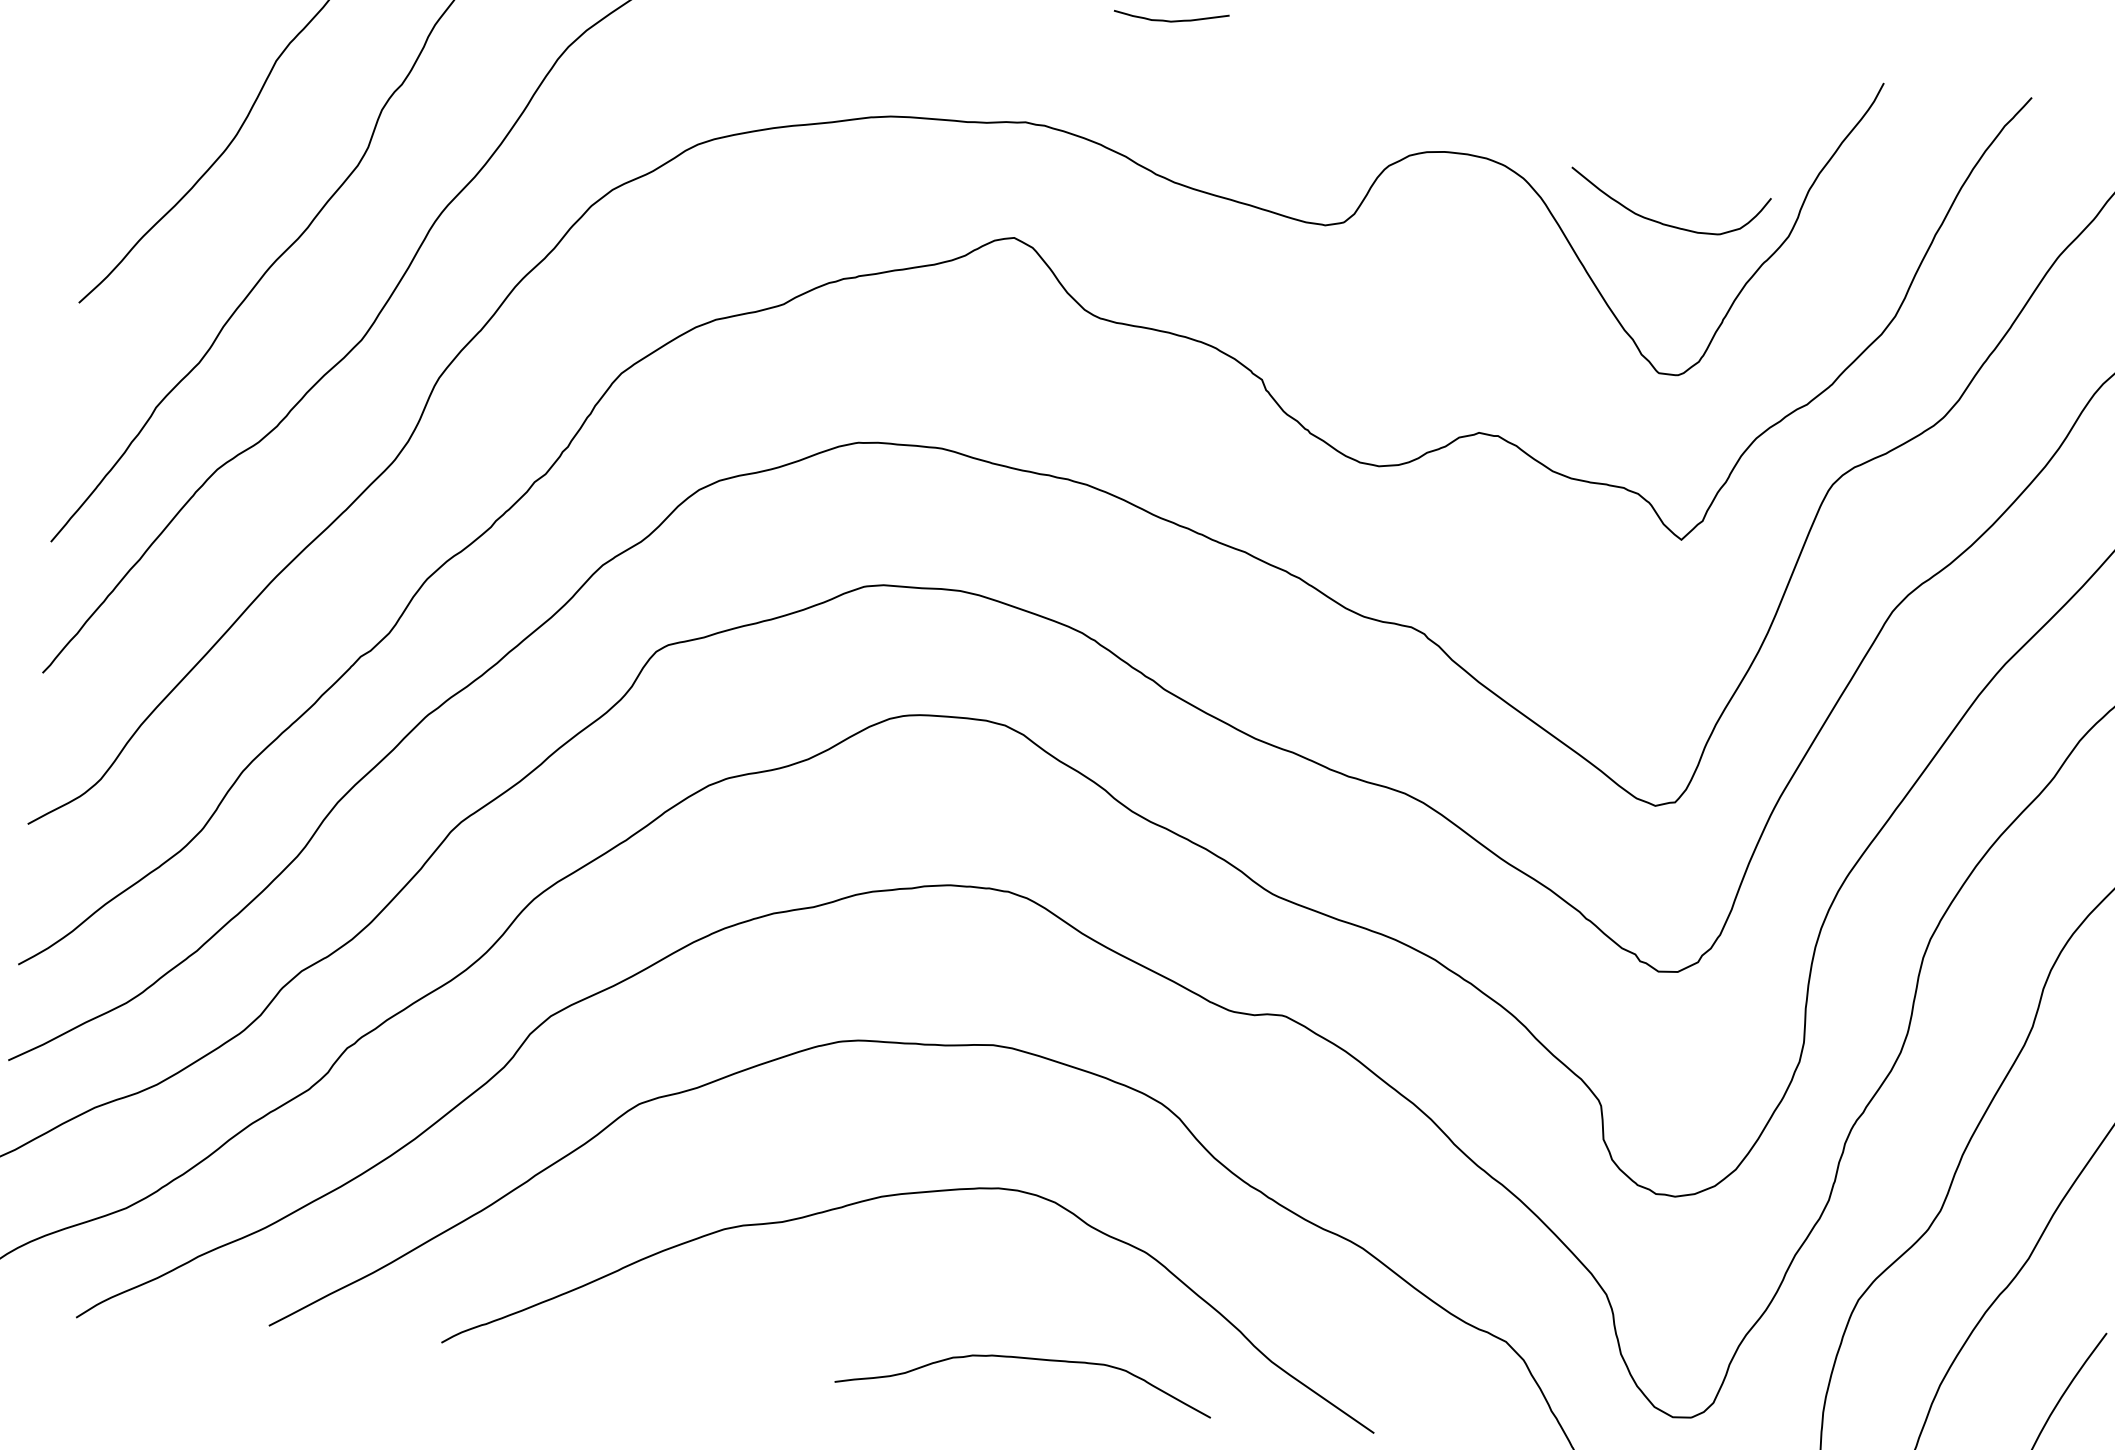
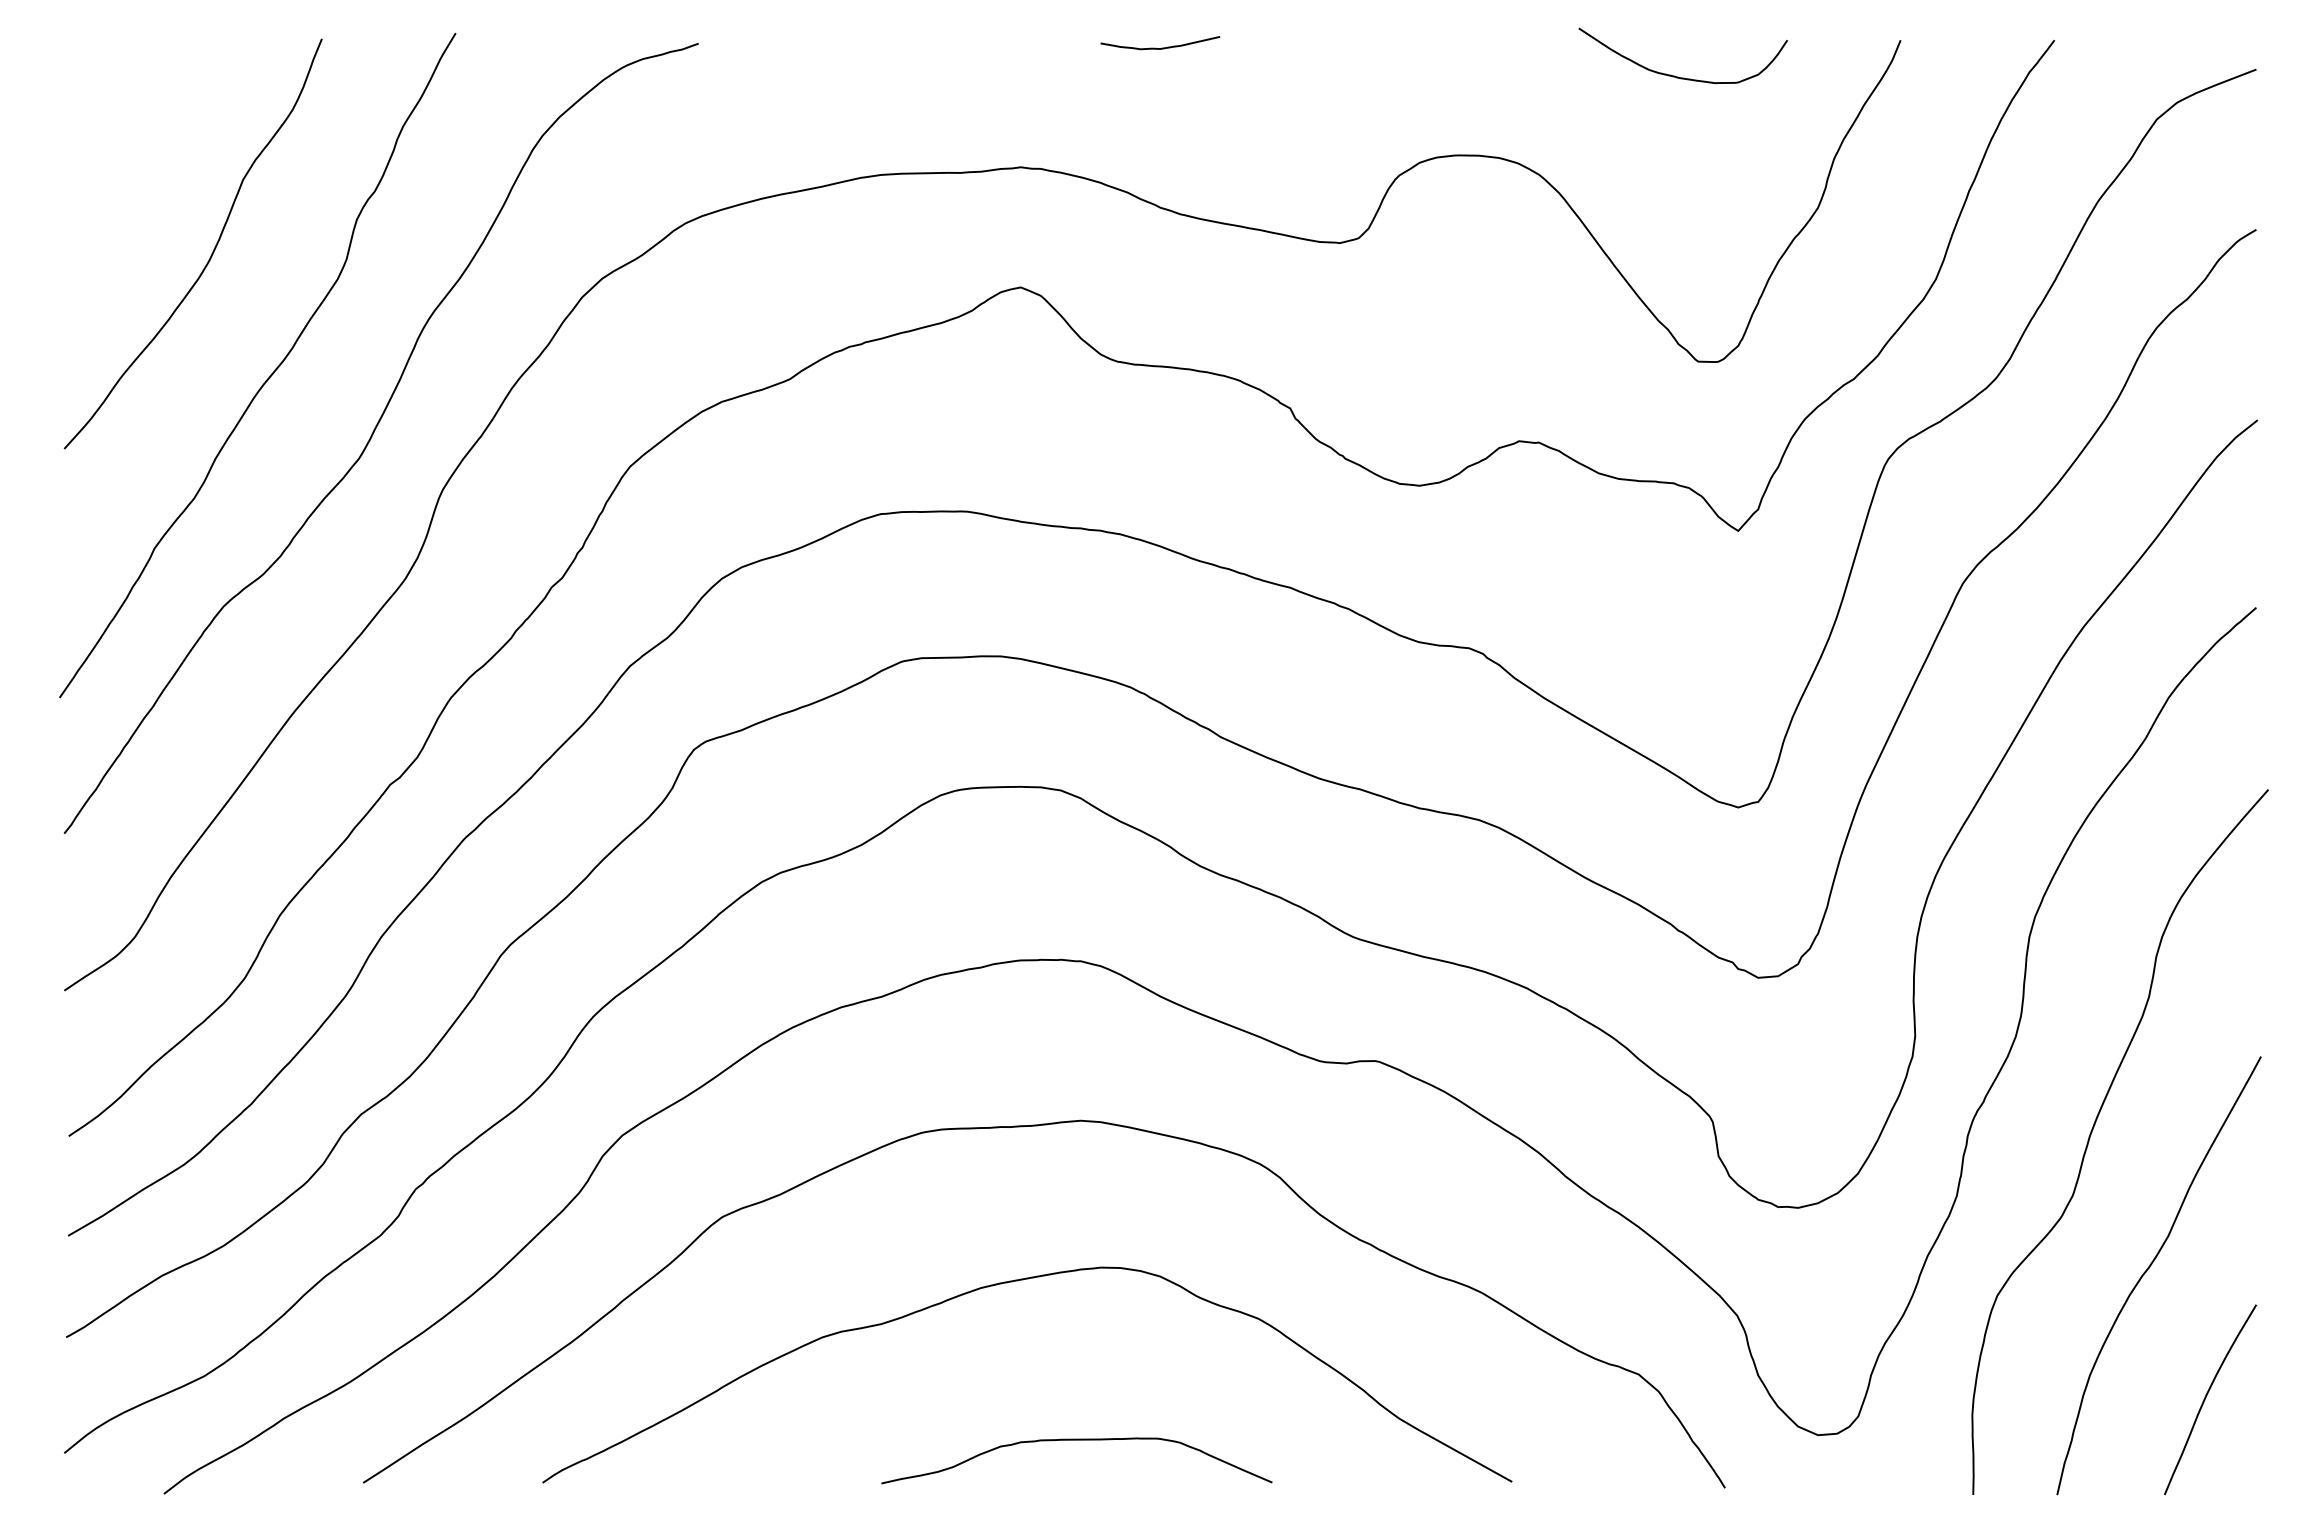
curve: (1660, 221) -> (1675, 75), moved
curve: (1026, 1358) -> (1076, 1440), moved

